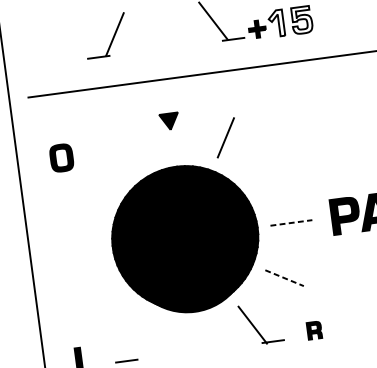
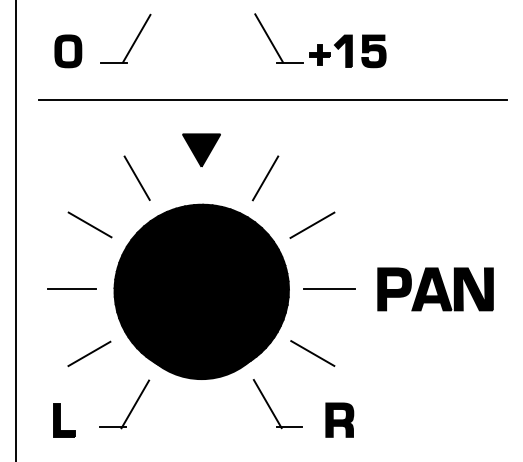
fill: (301, 20) -> (373, 51), added
fill: (275, 23) -> (342, 50), added
part: (111, 38) -> (132, 43), moved
part: (169, 121) -> (201, 150), size x1.67
line: (118, 151) -> (136, 177), added
part: (61, 158) -> (68, 51), moved
line: (270, 170) -> (312, 224), added
line: (84, 195) -> (89, 224), added
line: (292, 223) -> (330, 289), dashed -> solid
line: (76, 251) -> (71, 289), added
line: (284, 278) -> (312, 353), dashed -> solid
line: (98, 302) -> (89, 353), added
part: (314, 330) -> (339, 419), size x1.67
line: (142, 340) -> (135, 404), added

